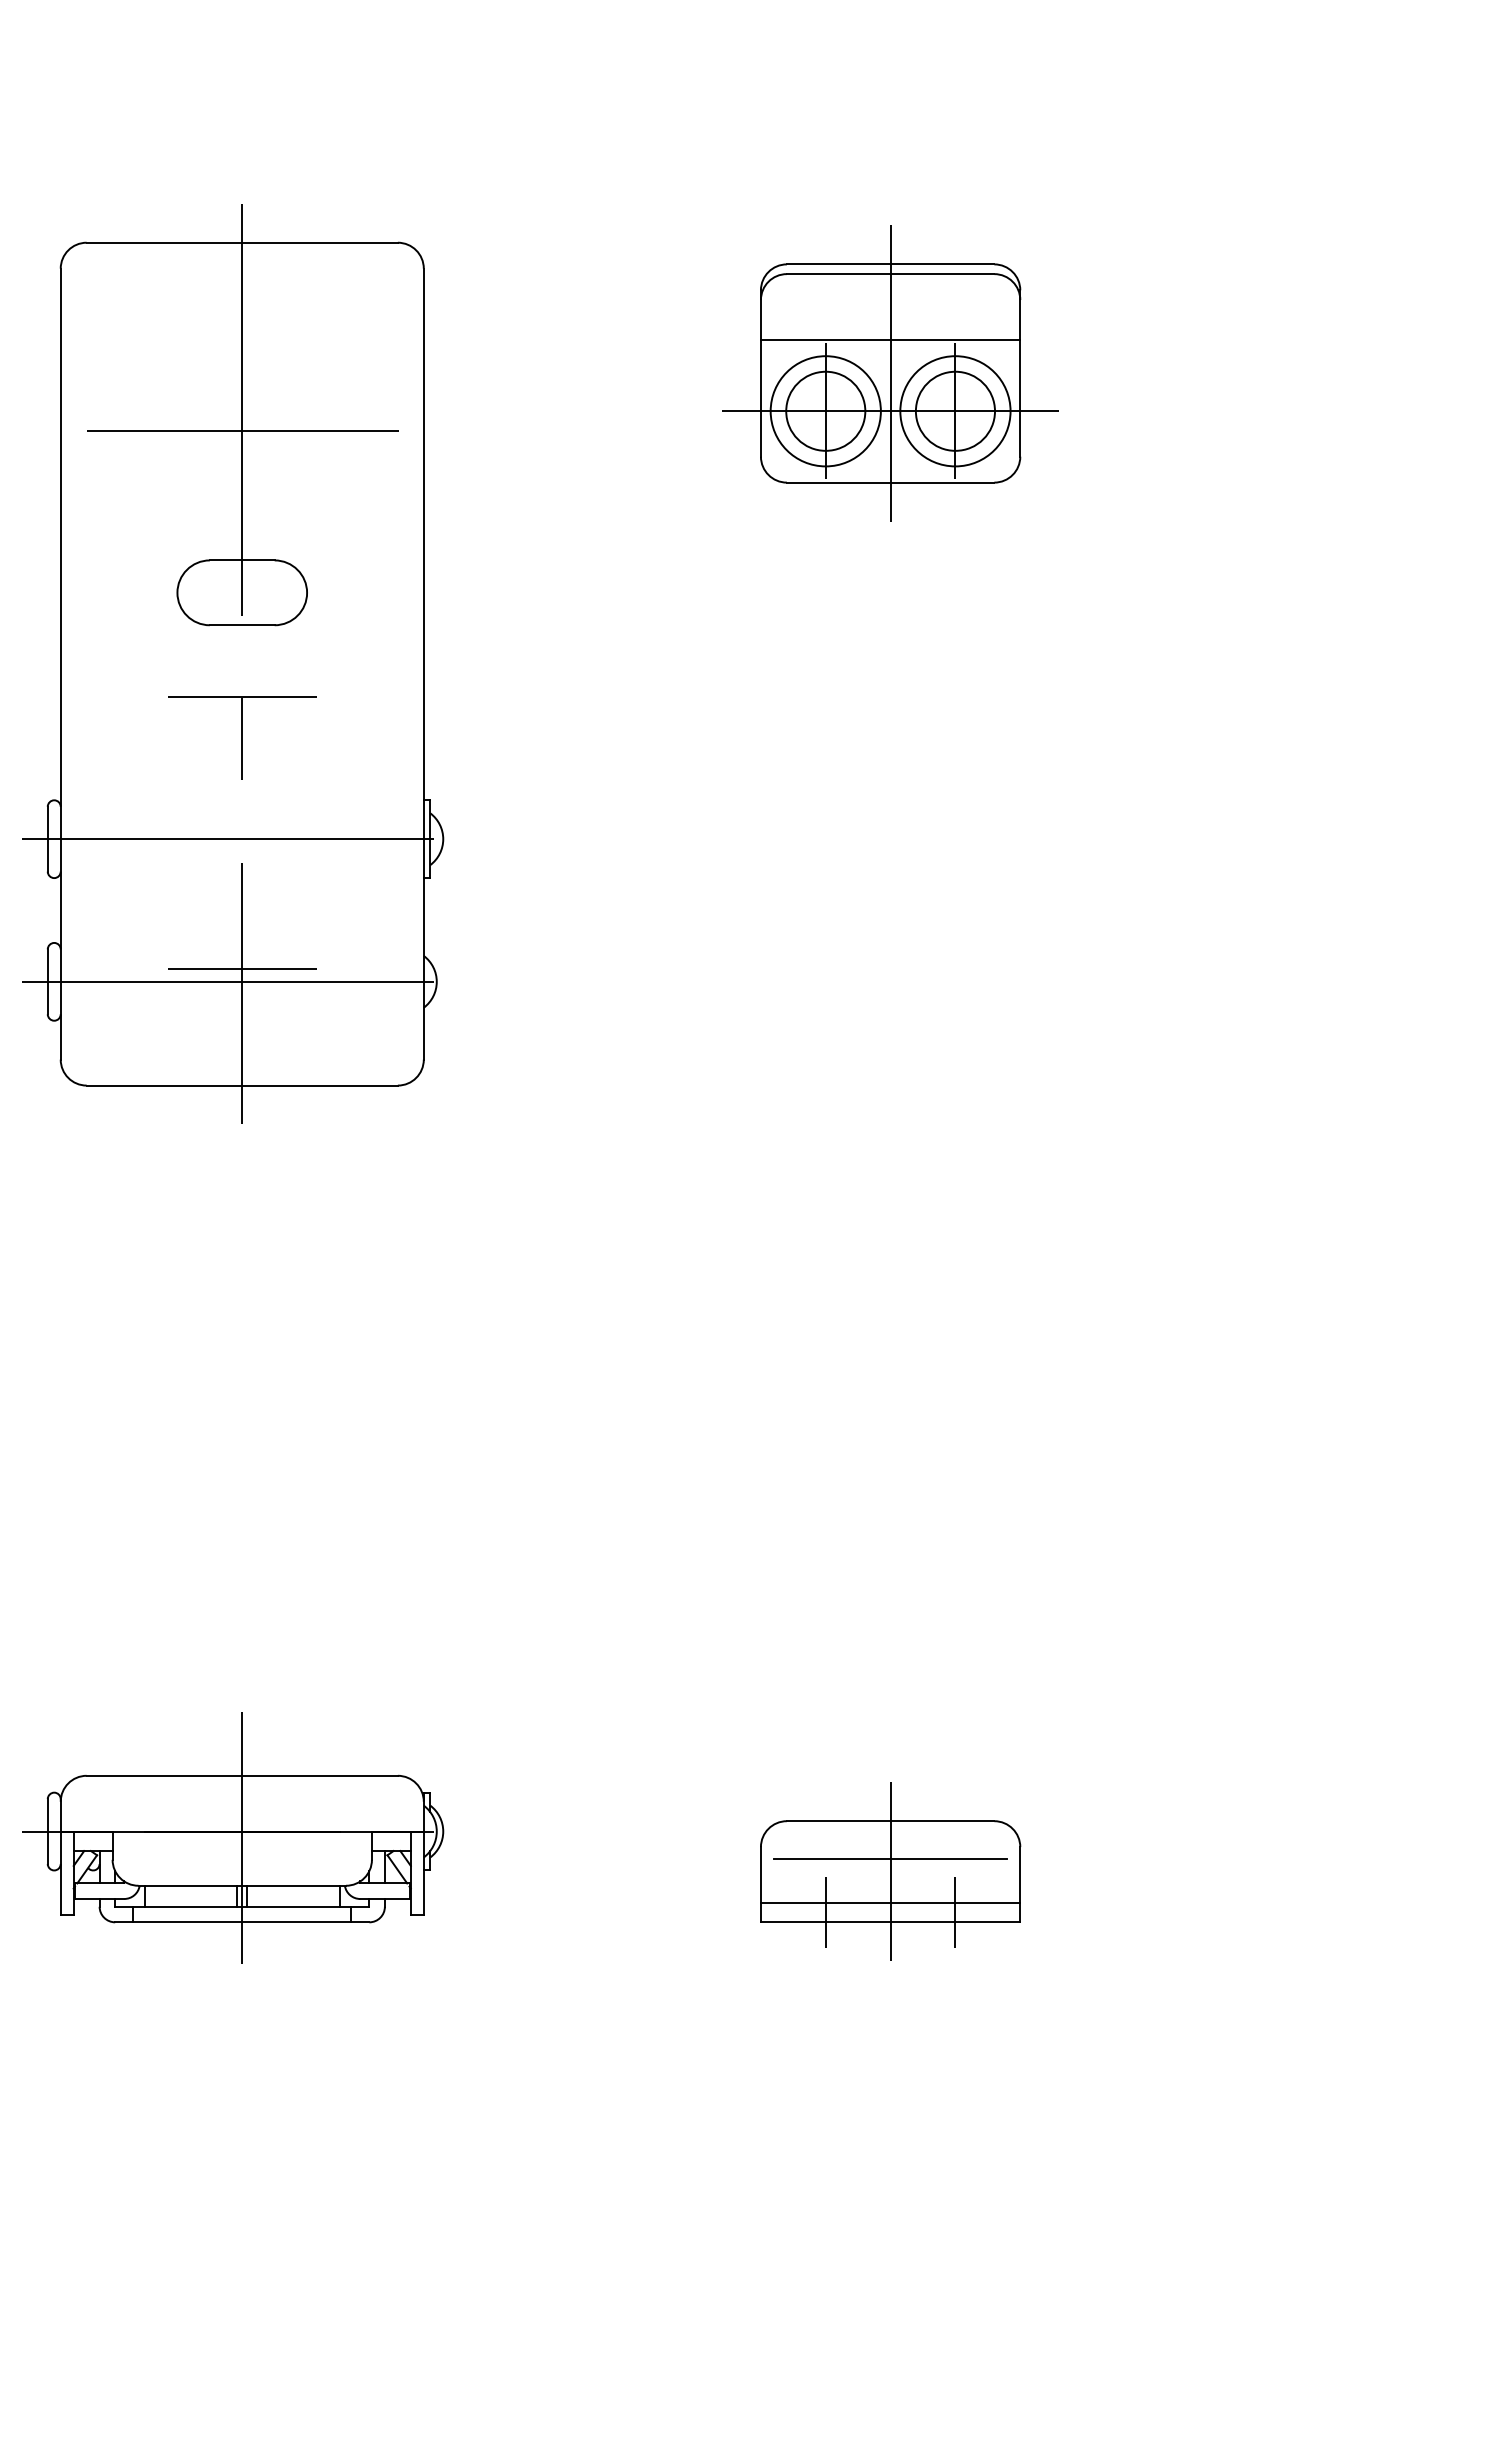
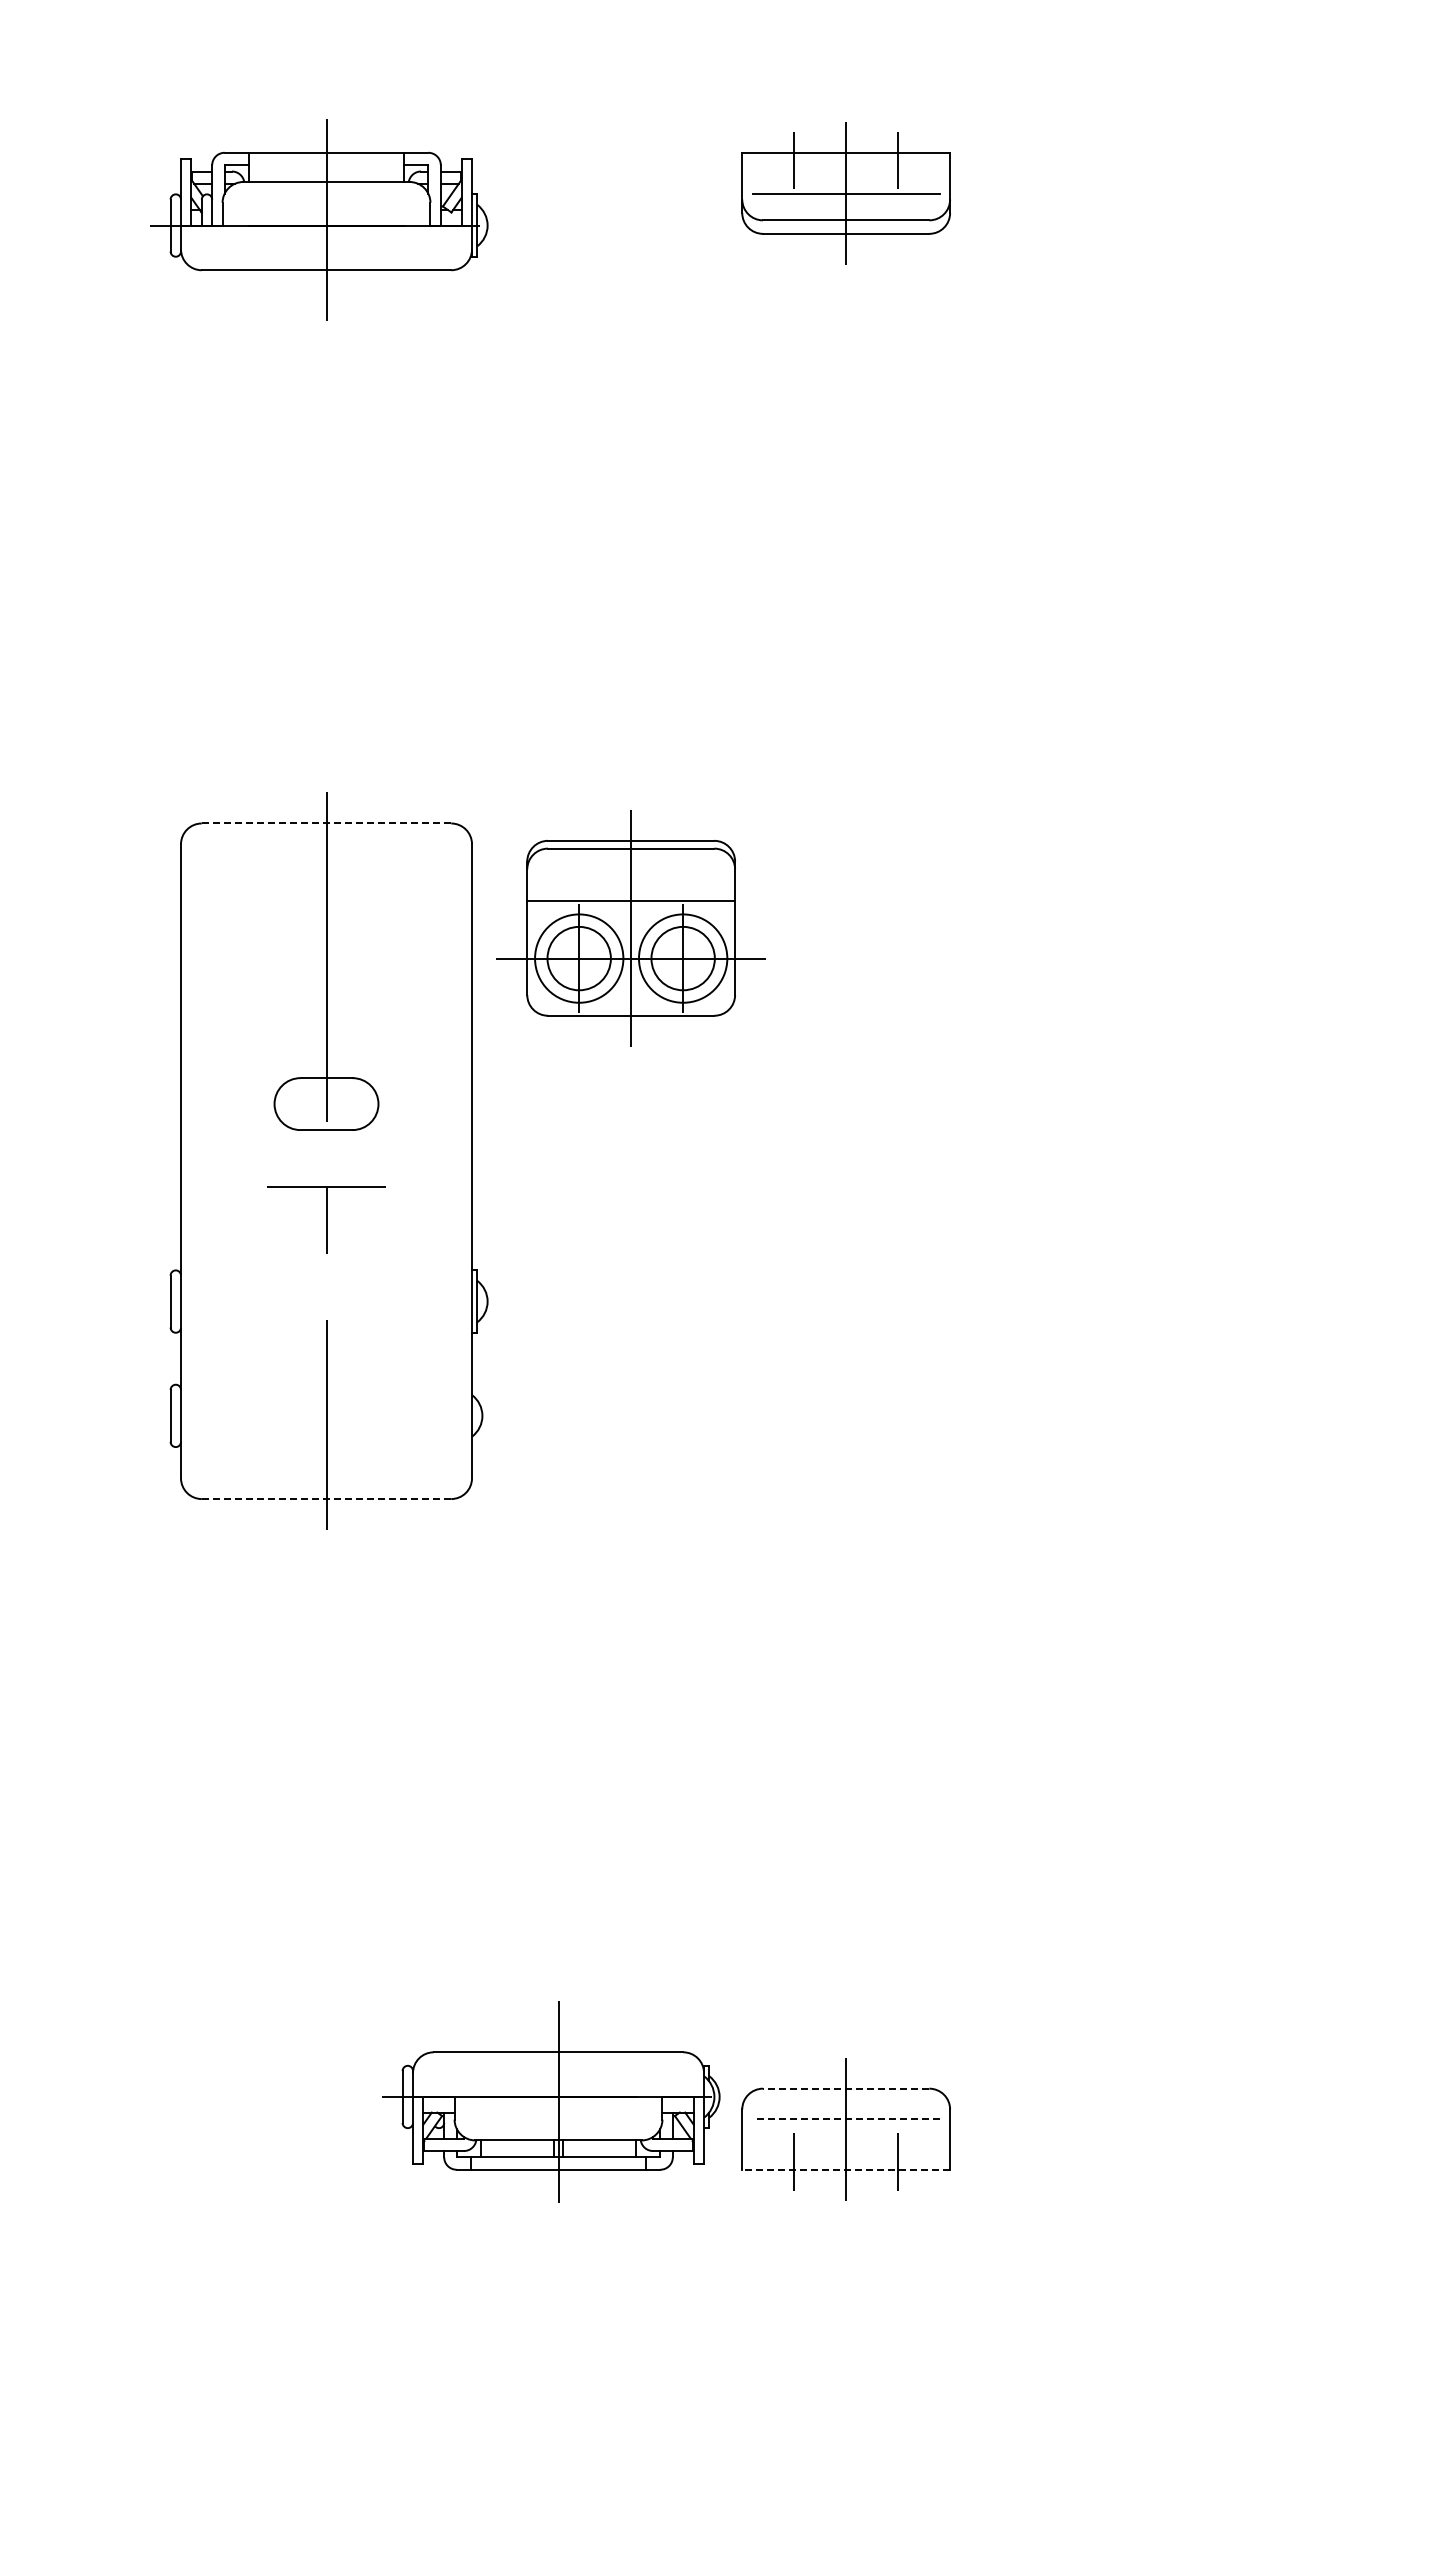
line: (242, 242) -> (326, 823), solid -> dashed
part: (889, 373) -> (630, 928), moved
line: (243, 431) -> (327, 974), removed
line: (244, 839) -> (328, 1301), removed
line: (242, 968) -> (326, 1405), removed
line: (242, 981) -> (326, 1415), removed
line: (242, 1086) -> (326, 1499), solid -> dashed
line: (889, 1820) -> (845, 2088), solid -> dashed
part: (233, 1837) -> (551, 2101), moved
line: (891, 1859) -> (846, 2119), solid -> dashed
line: (891, 1903) -> (846, 2154), removed
line: (891, 1922) -> (846, 2169), solid -> dashed

